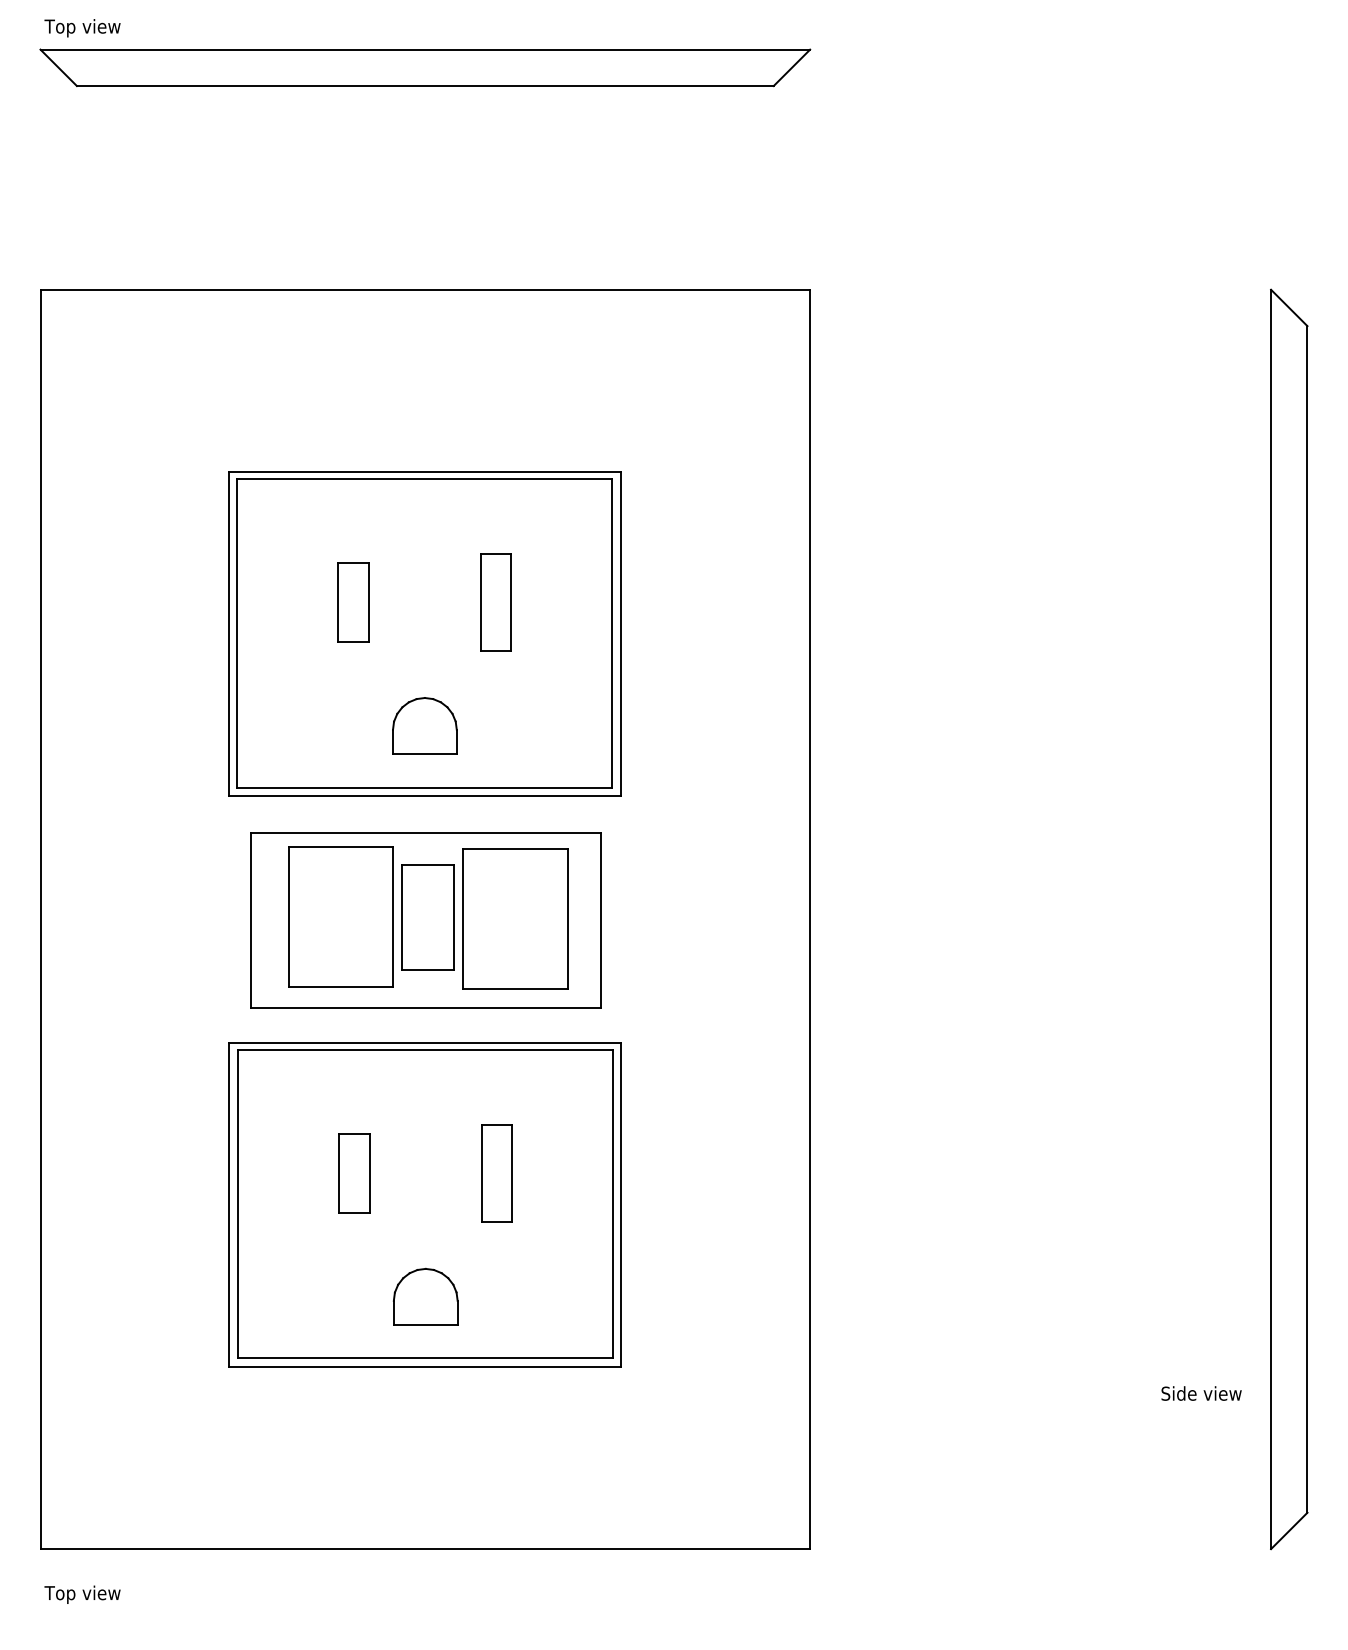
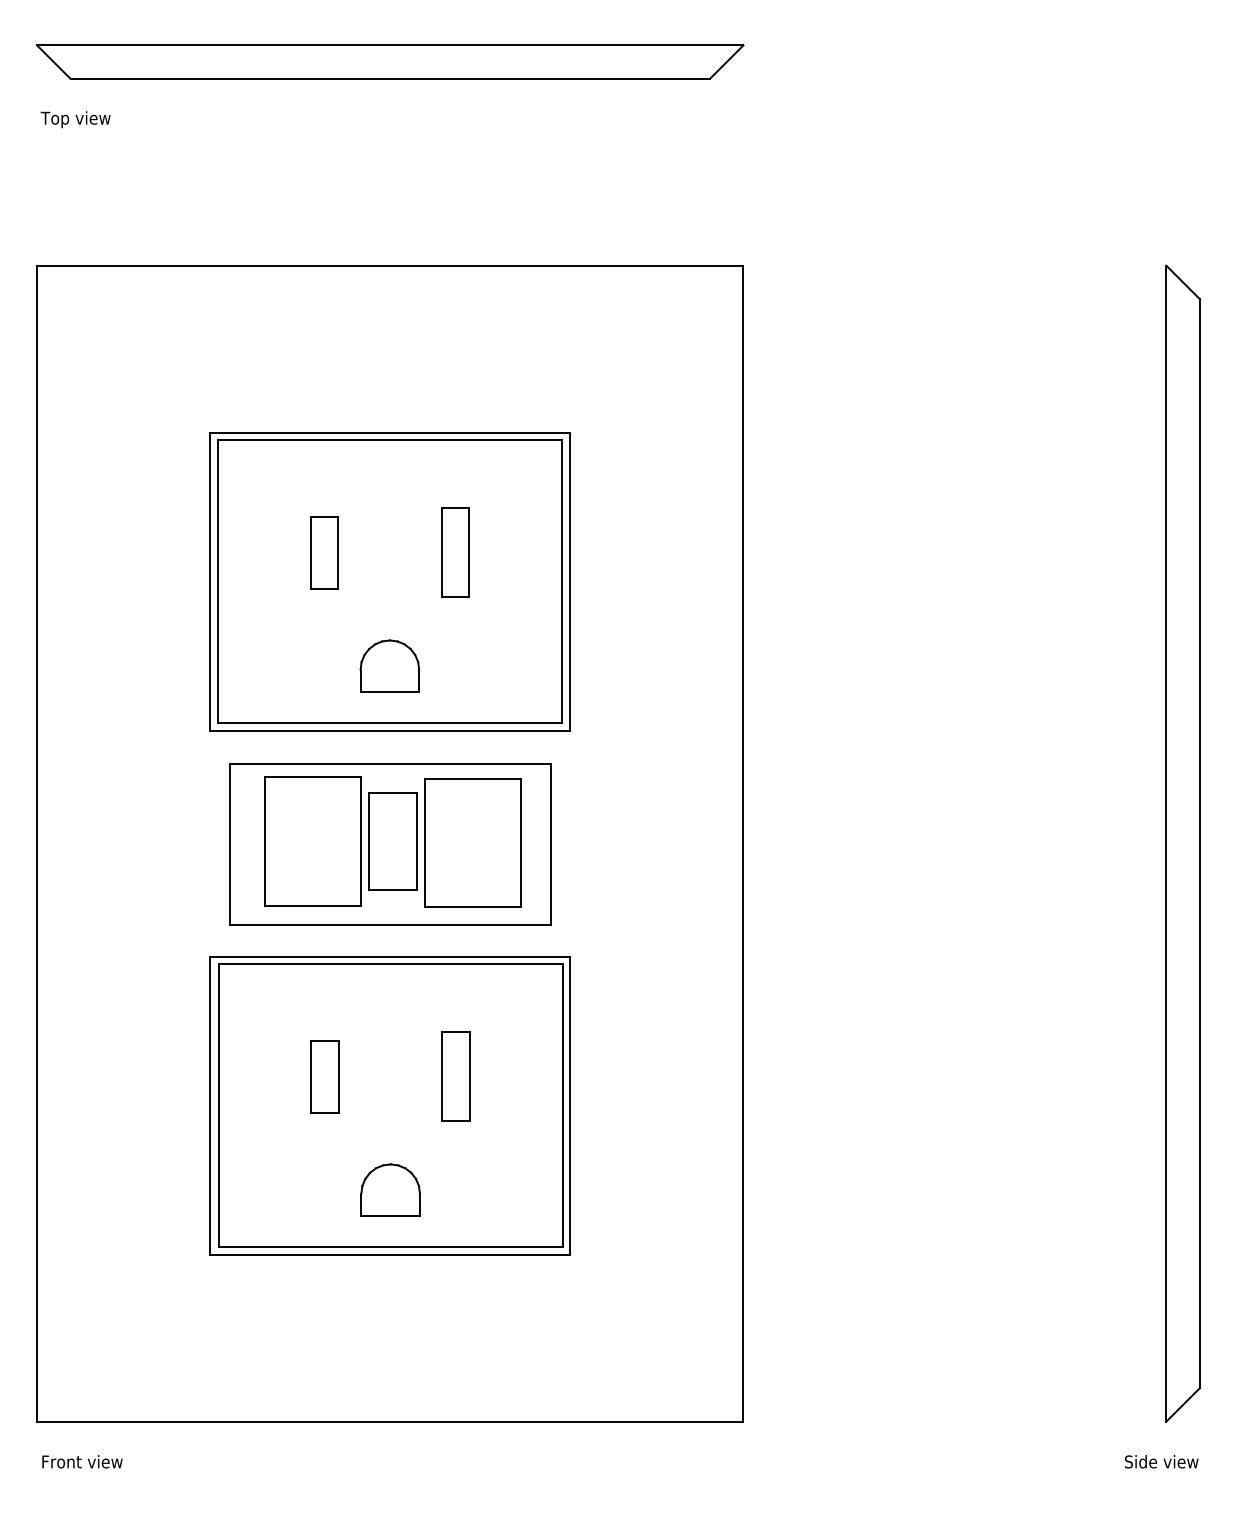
text: (82, 27) -> (75, 119), moved
text: (1201, 1393) -> (1161, 1461), moved
text: (88, 1594) -> (81, 1463), Top view -> Front view

